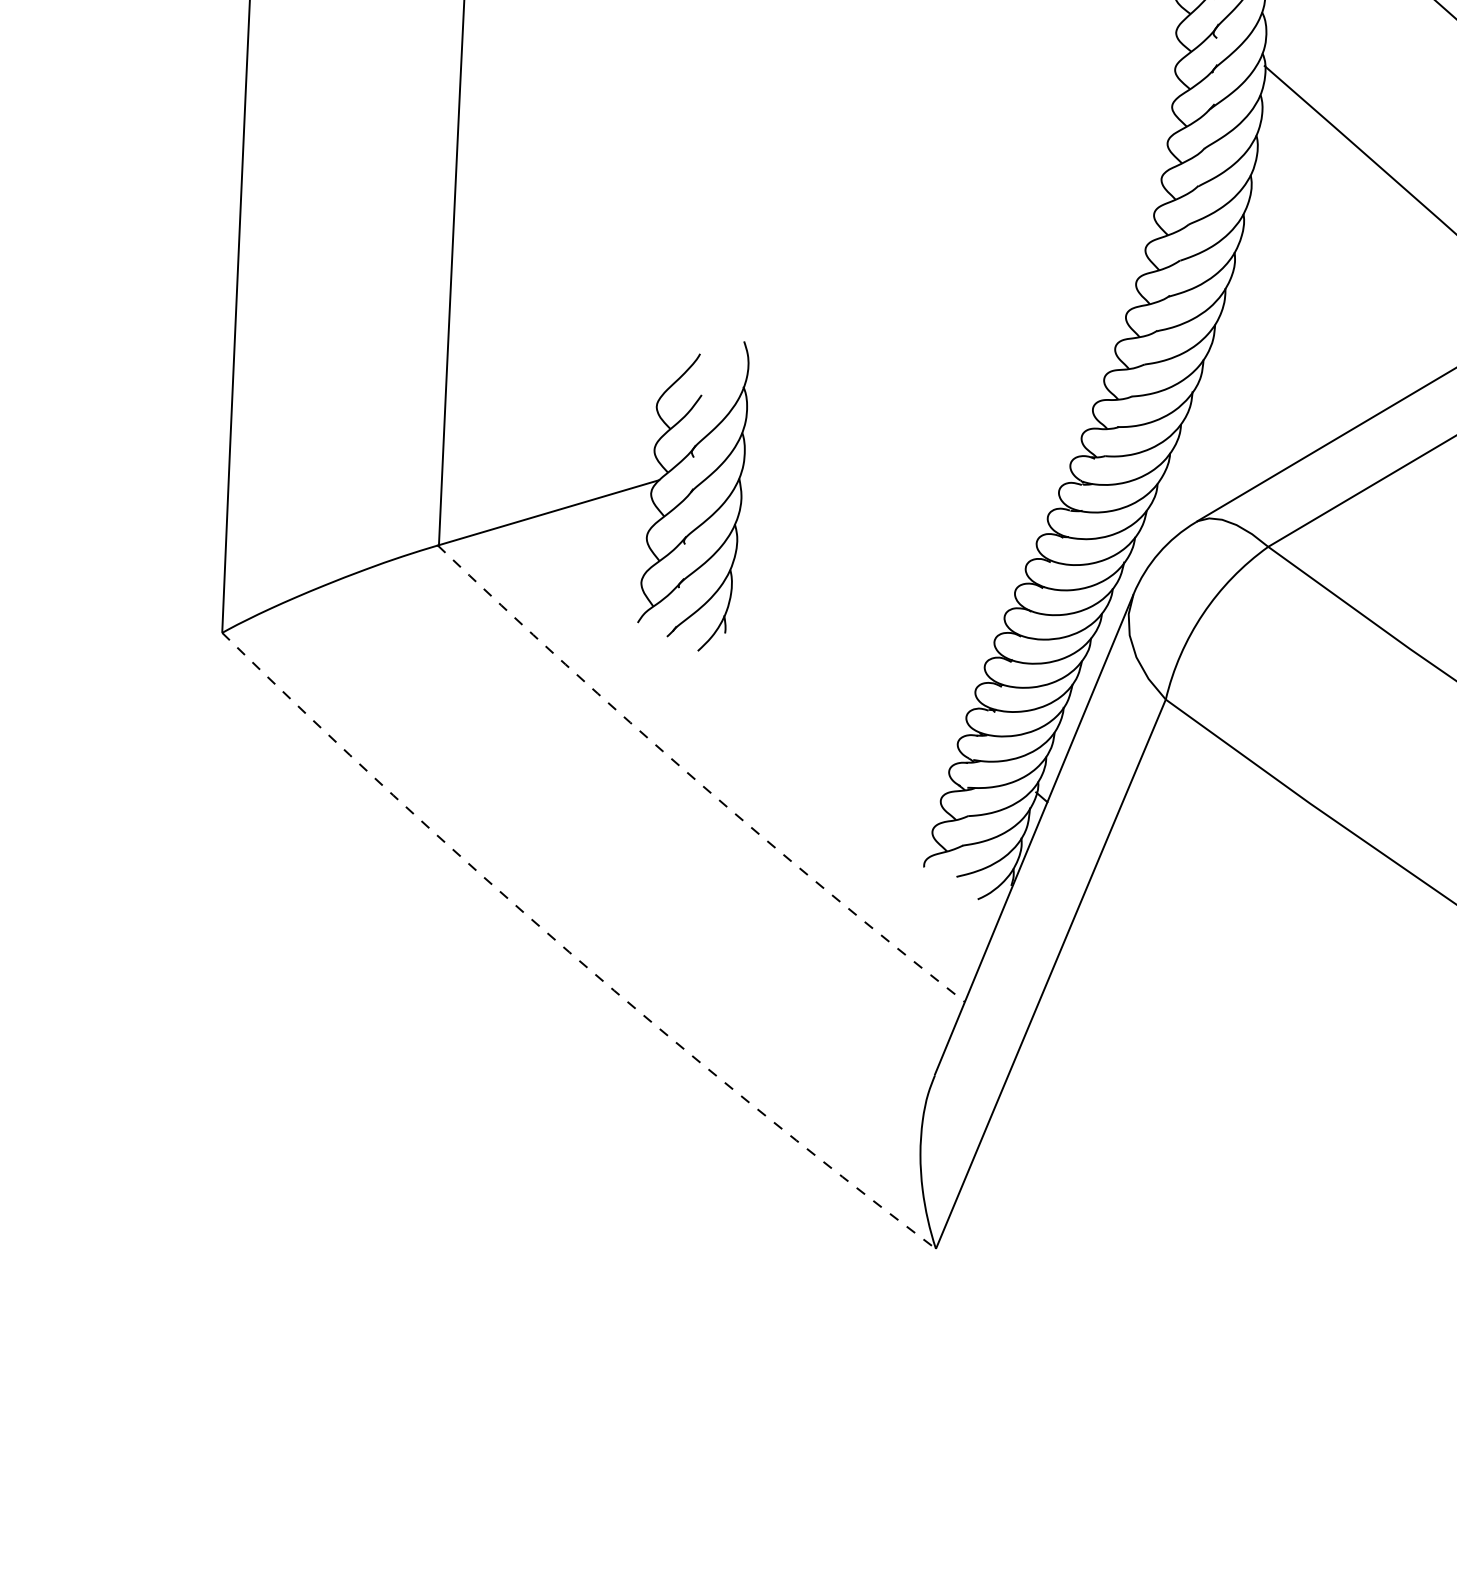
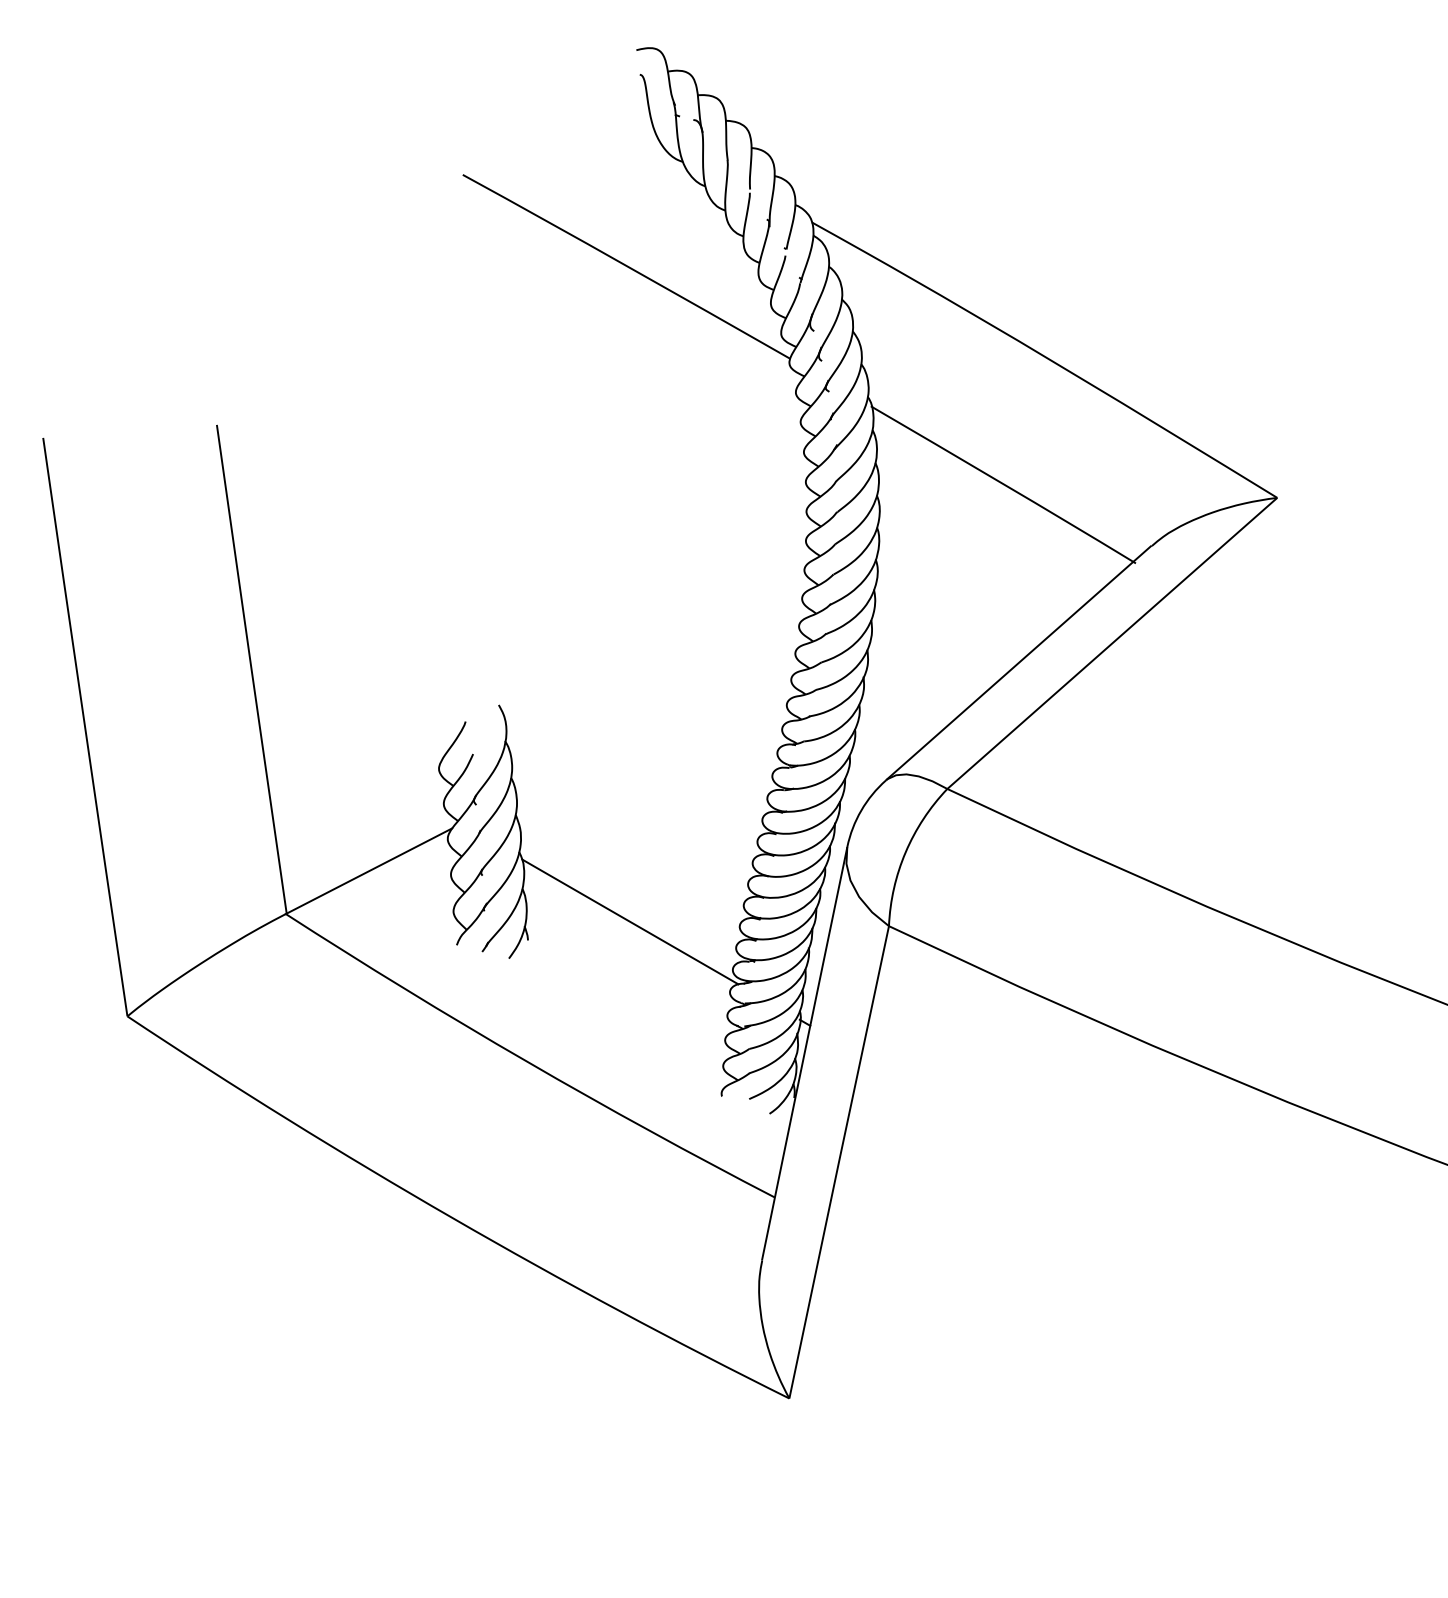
line: (853, 634) -> (630, 921), added
arc: (695, 779) -> (526, 1061), dashed -> solid
arc: (569, 951) -> (452, 1217), dashed -> solid

